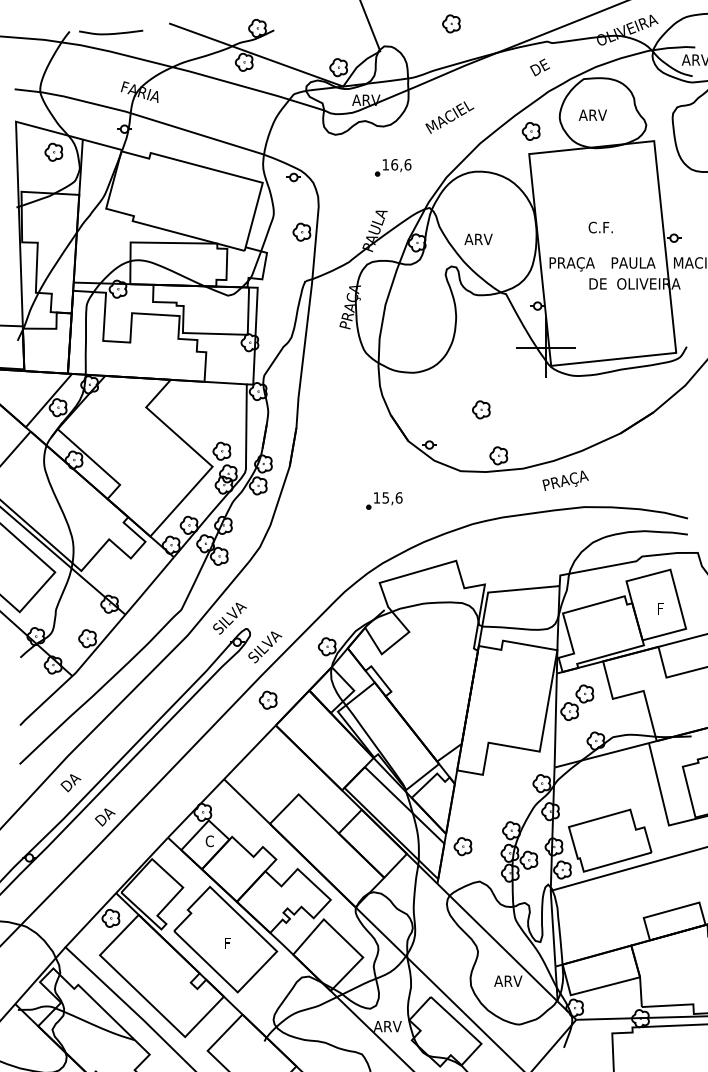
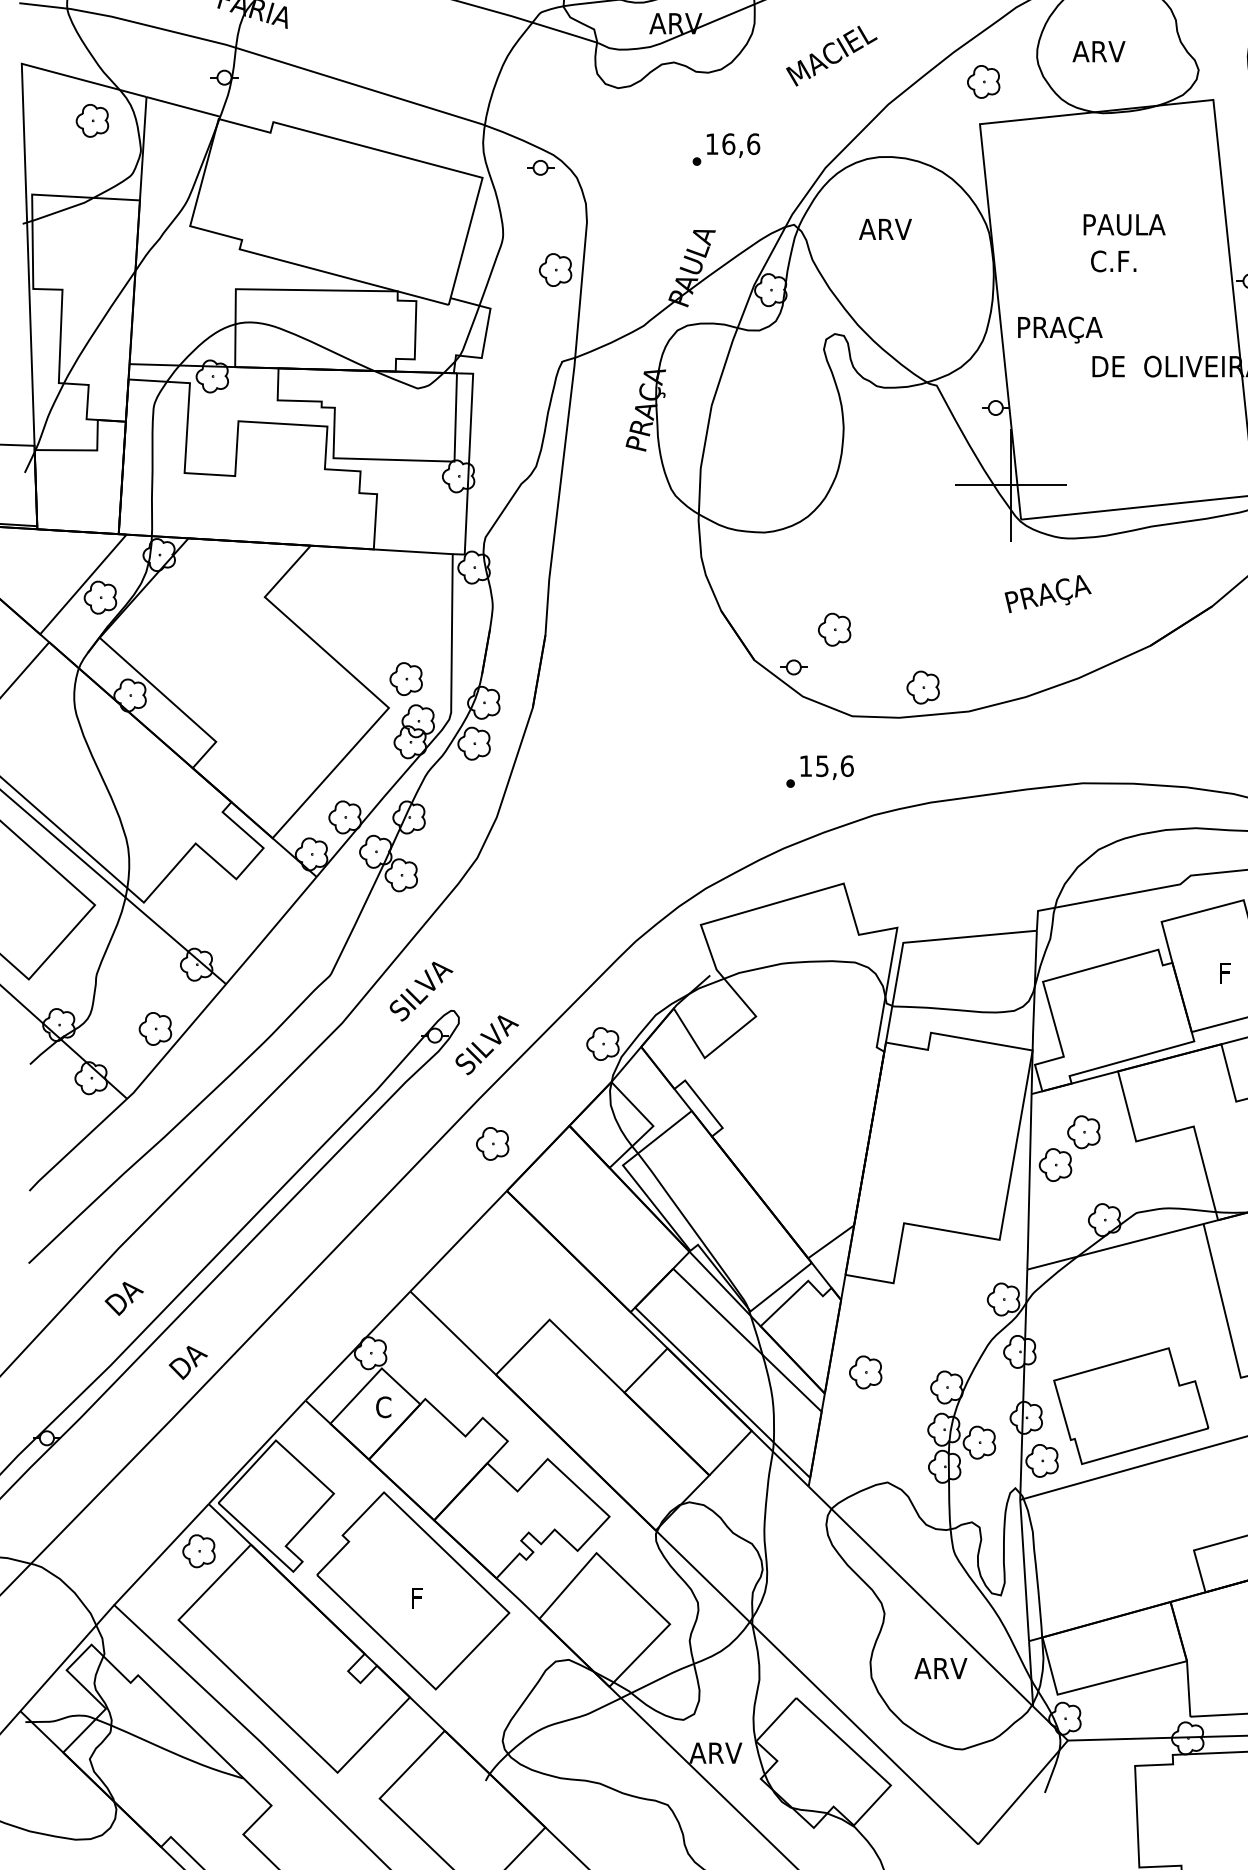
text: (478, 238) -> (885, 227), moved
text: (633, 262) -> (1124, 223), moved
part: (481, 409) -> (834, 629), moved
text: (565, 480) -> (1047, 593), moved
part: (384, 500) -> (819, 770), moved
part: (462, 846) -> (864, 1372), moved

